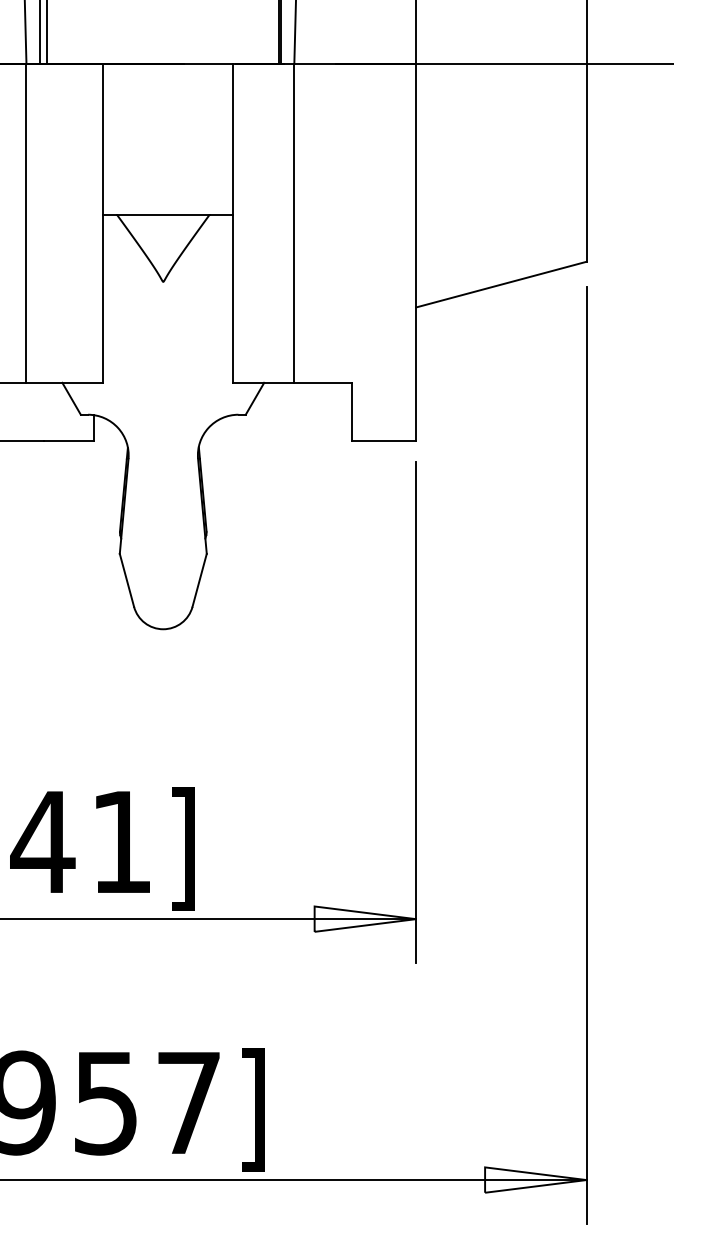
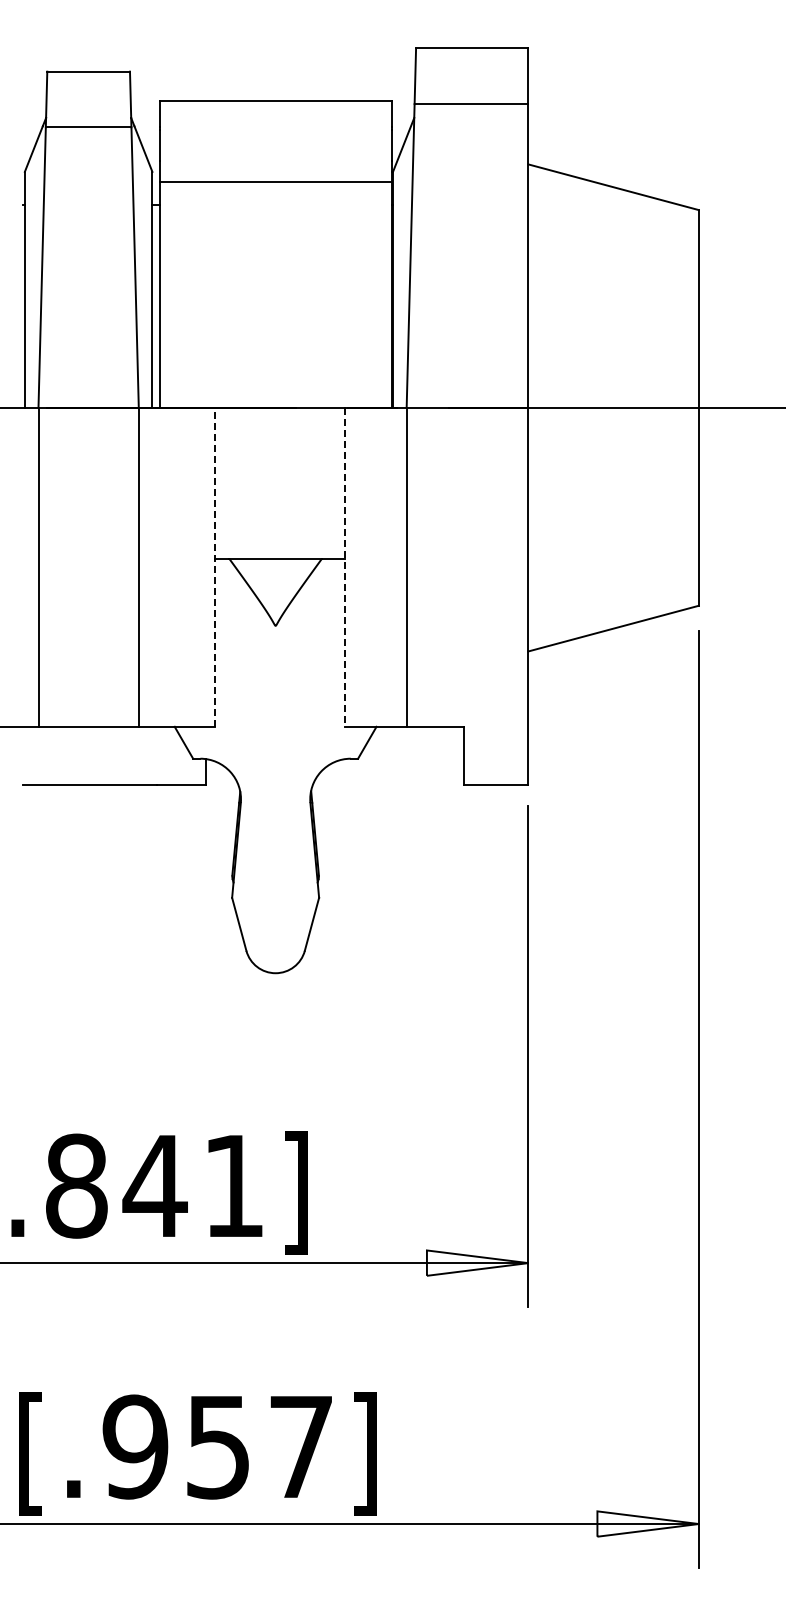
line: (103, 222) -> (215, 566), solid -> dashed
line: (232, 223) -> (344, 567), solid -> dashed

